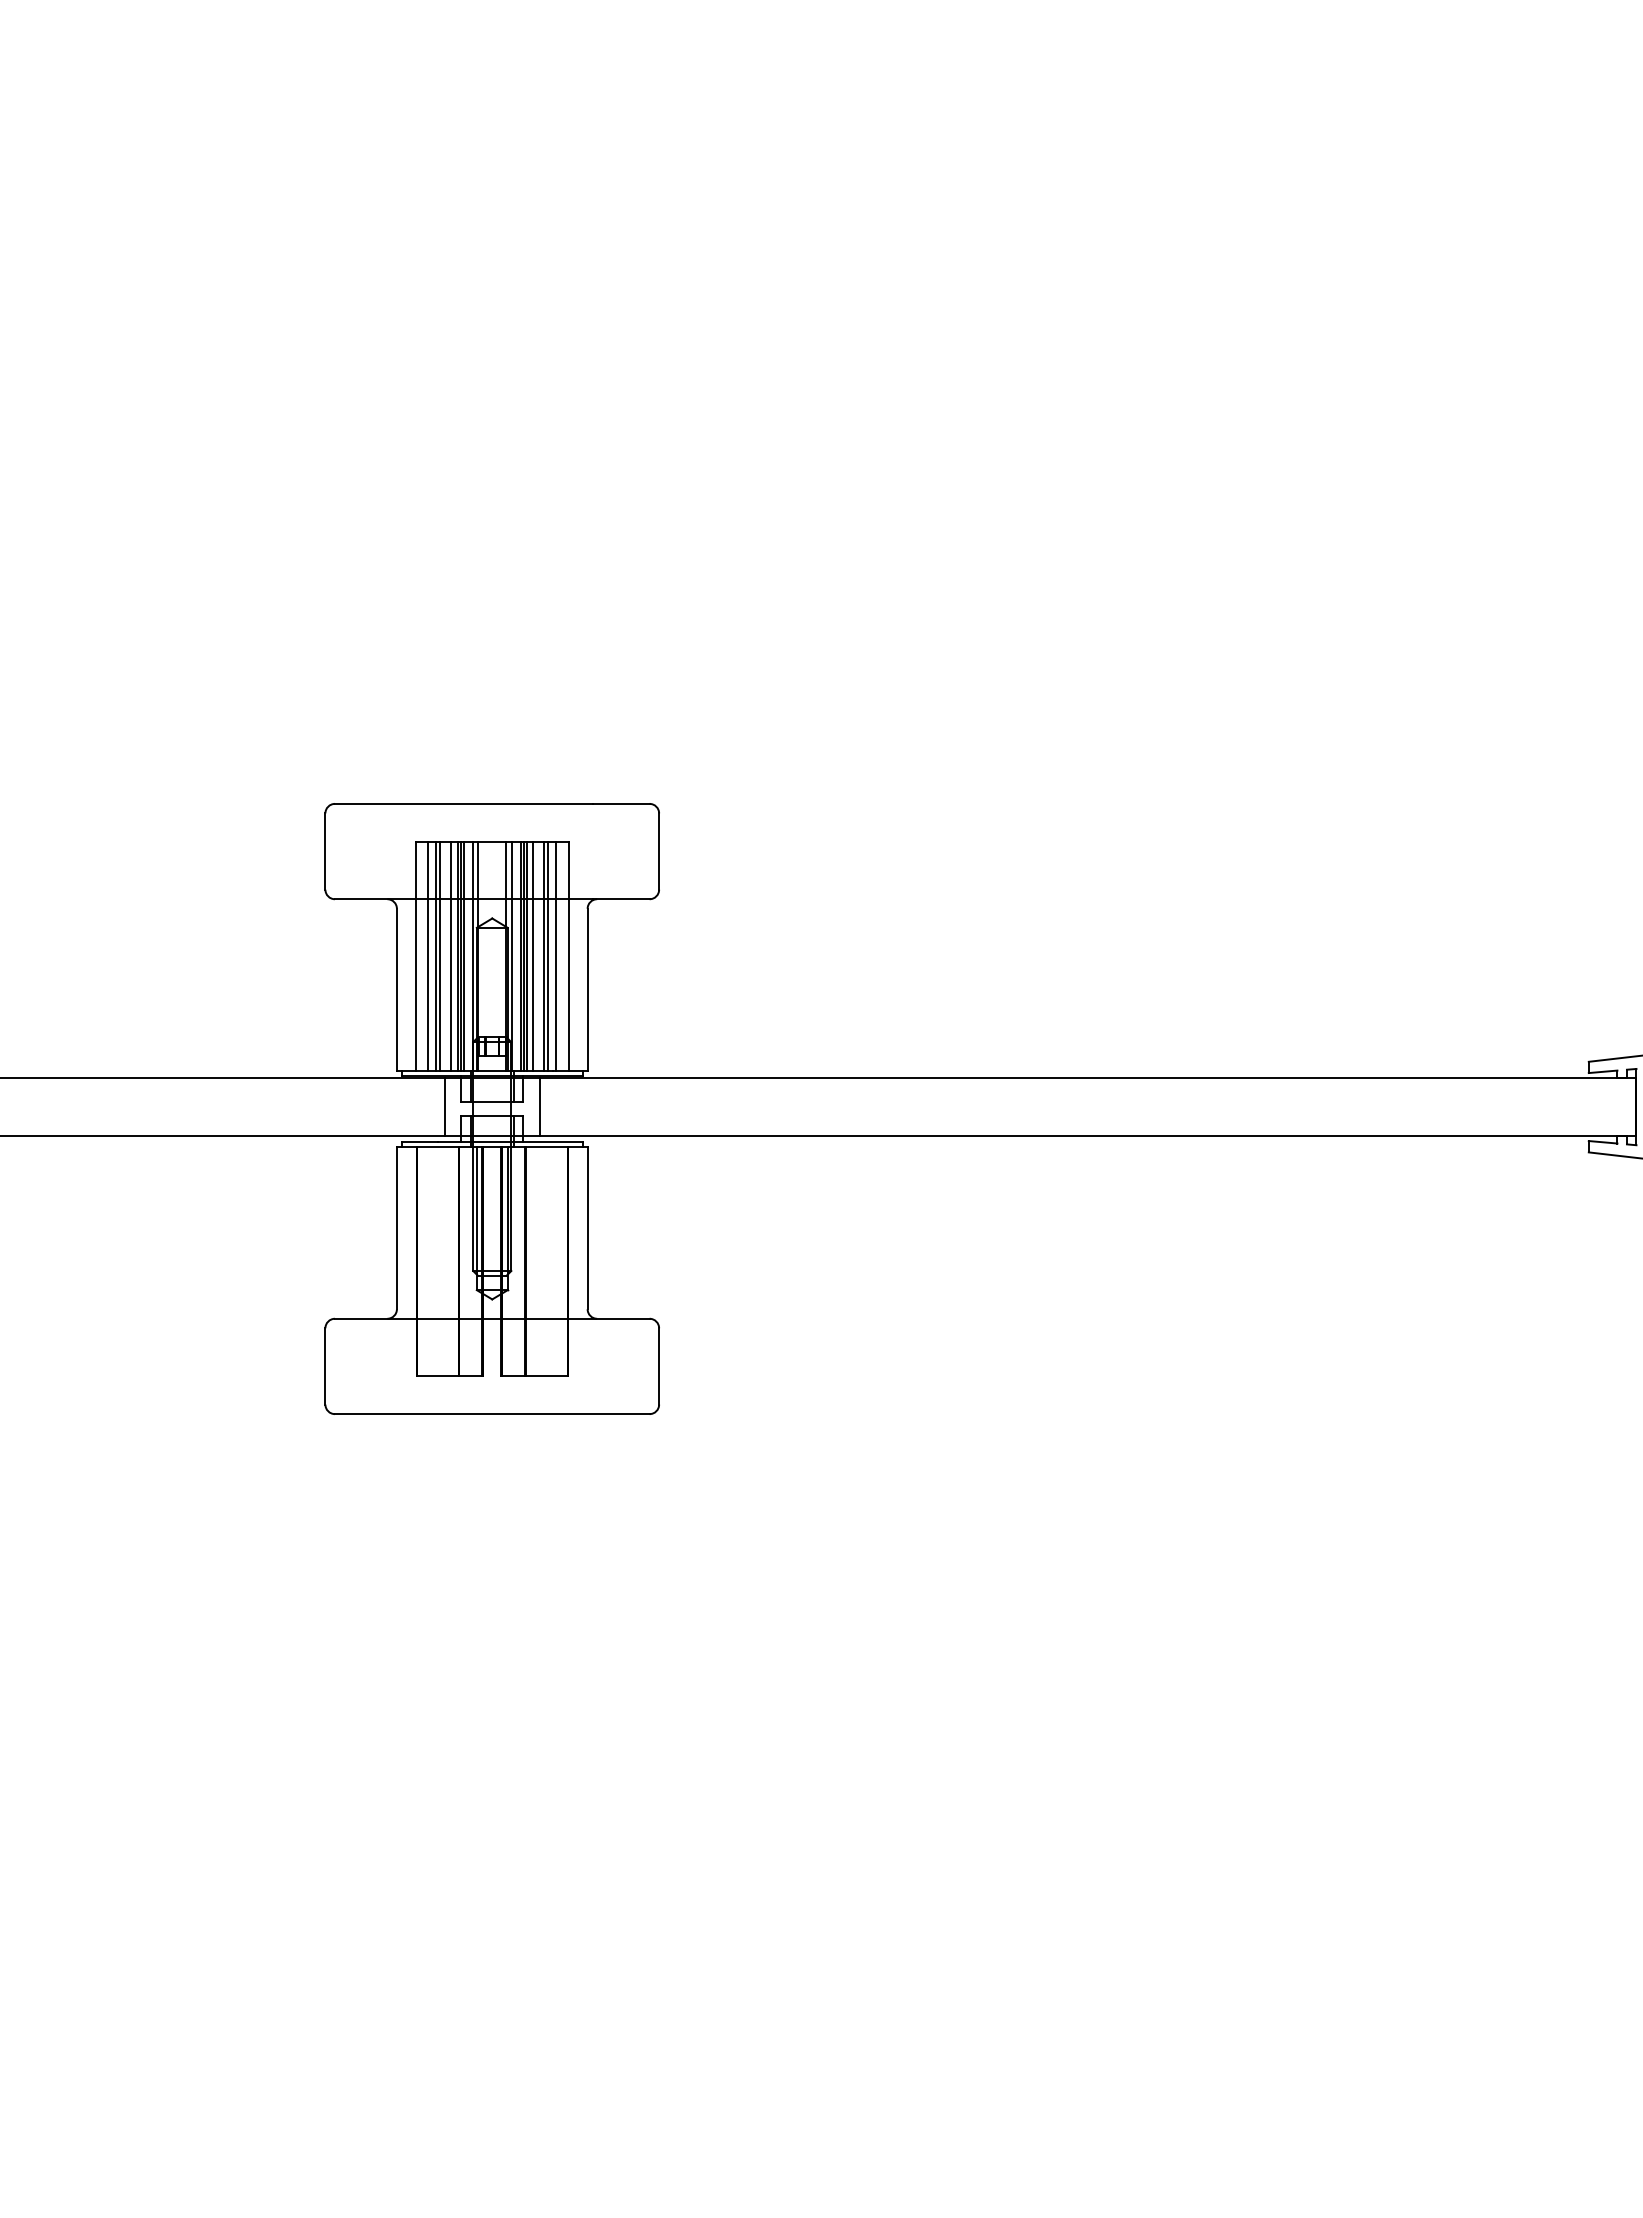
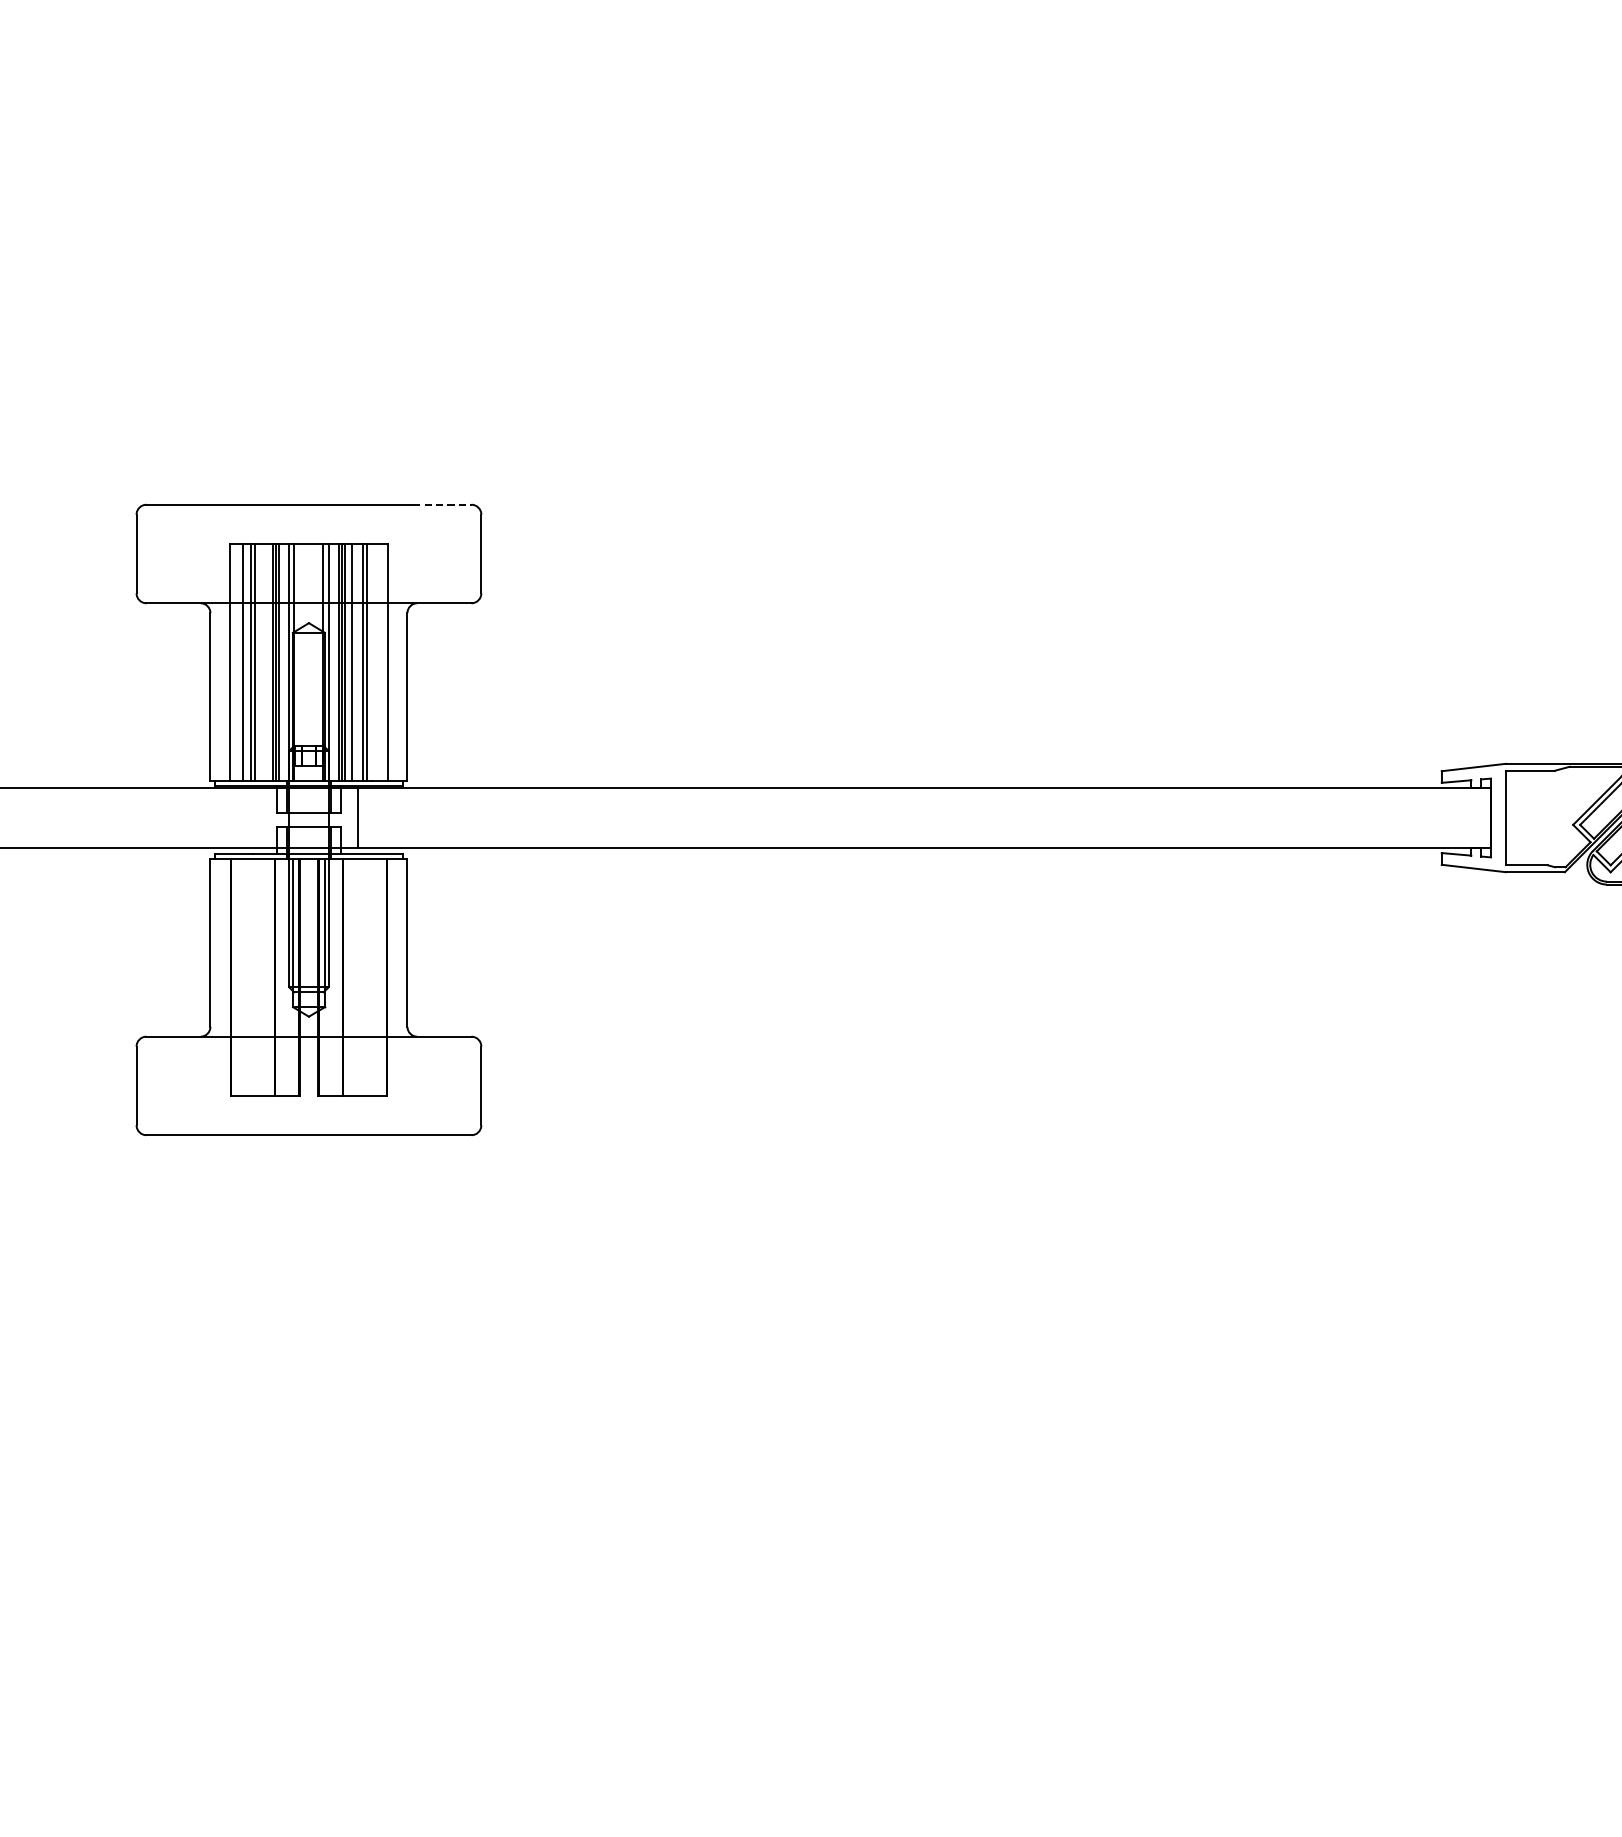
line: (621, 803) -> (442, 504), solid -> dashed
line: (451, 956) -> (266, 662), removed
line: (556, 956) -> (375, 662), removed
line: (444, 1106) -> (259, 817), removed

